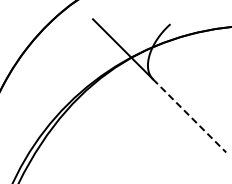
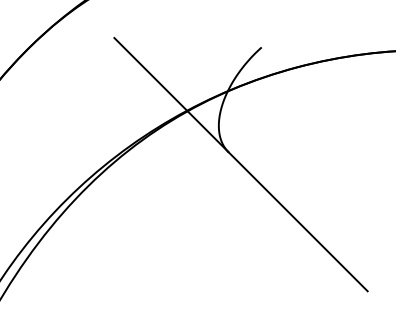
line: (189, 115) -> (297, 220), dashed -> solid

